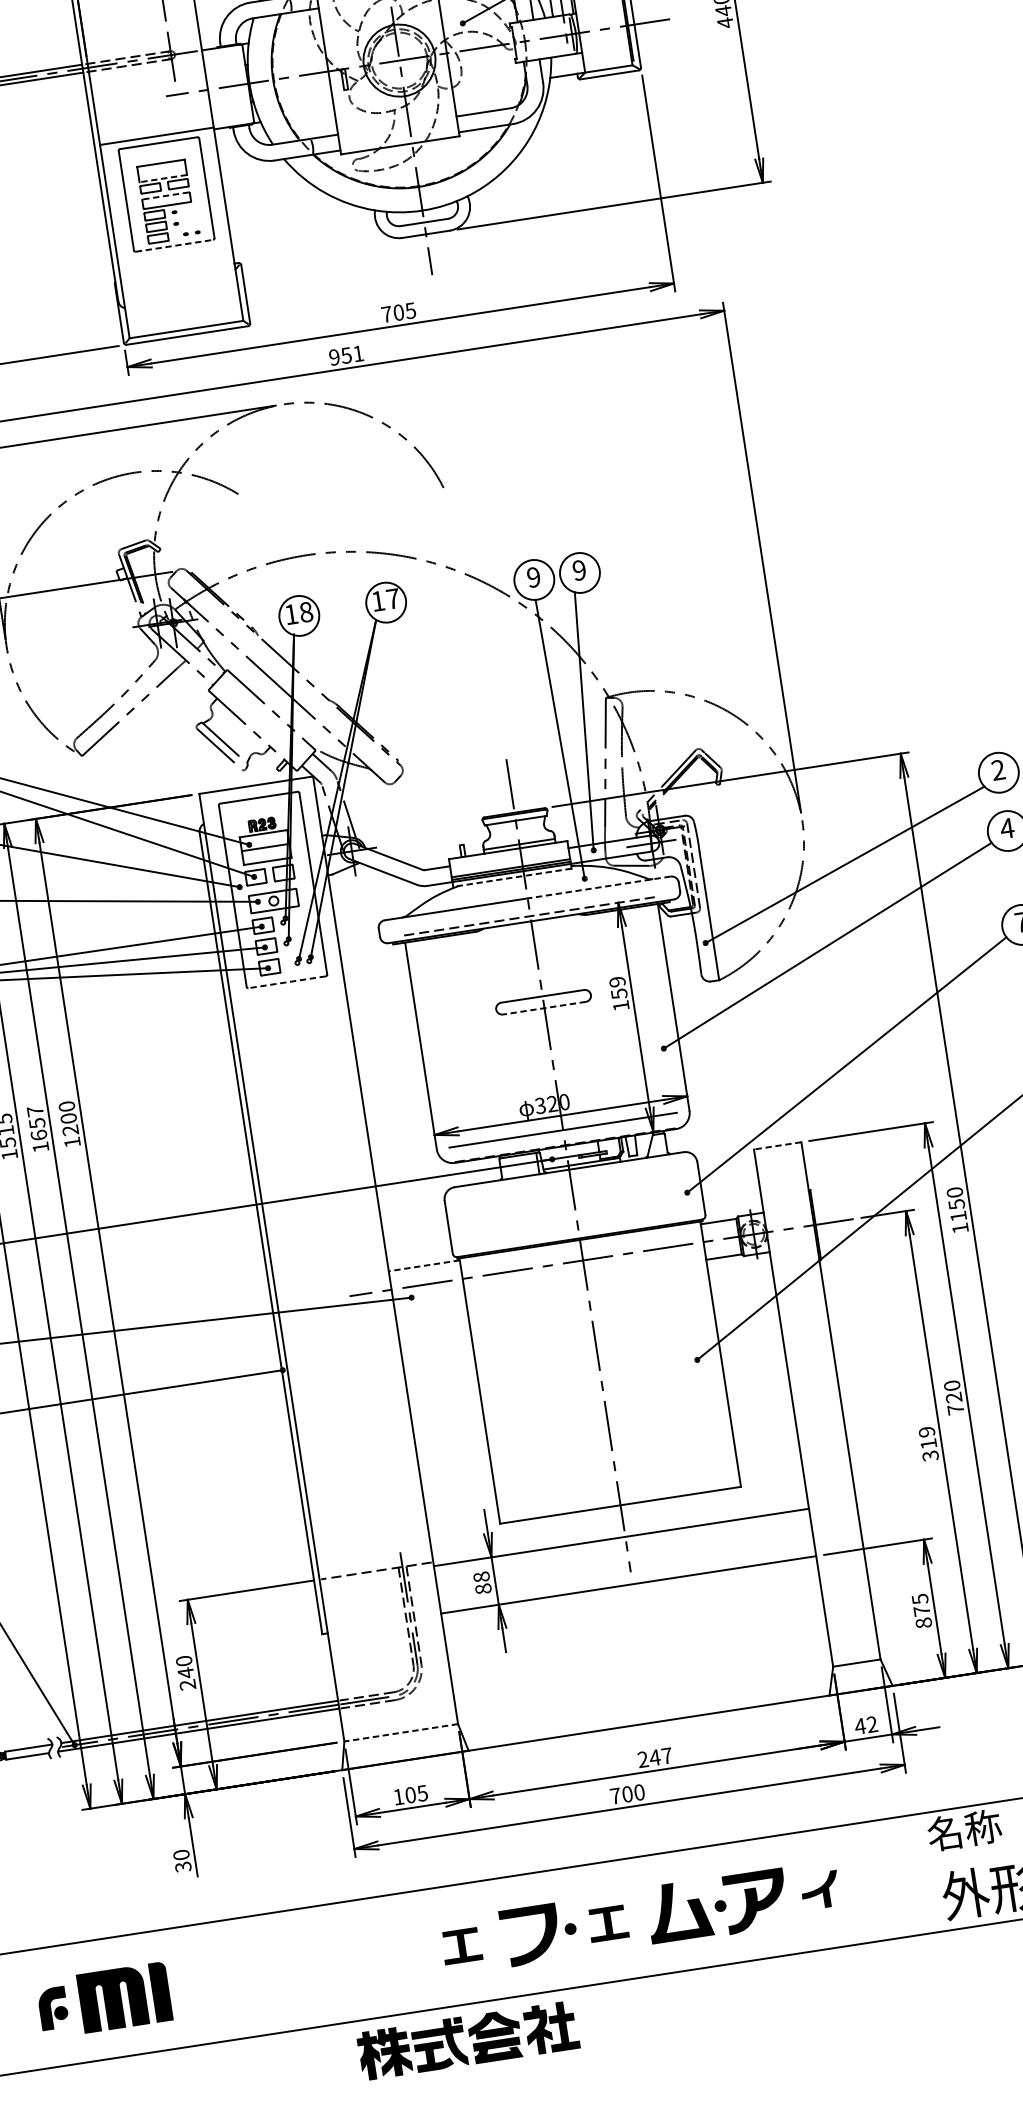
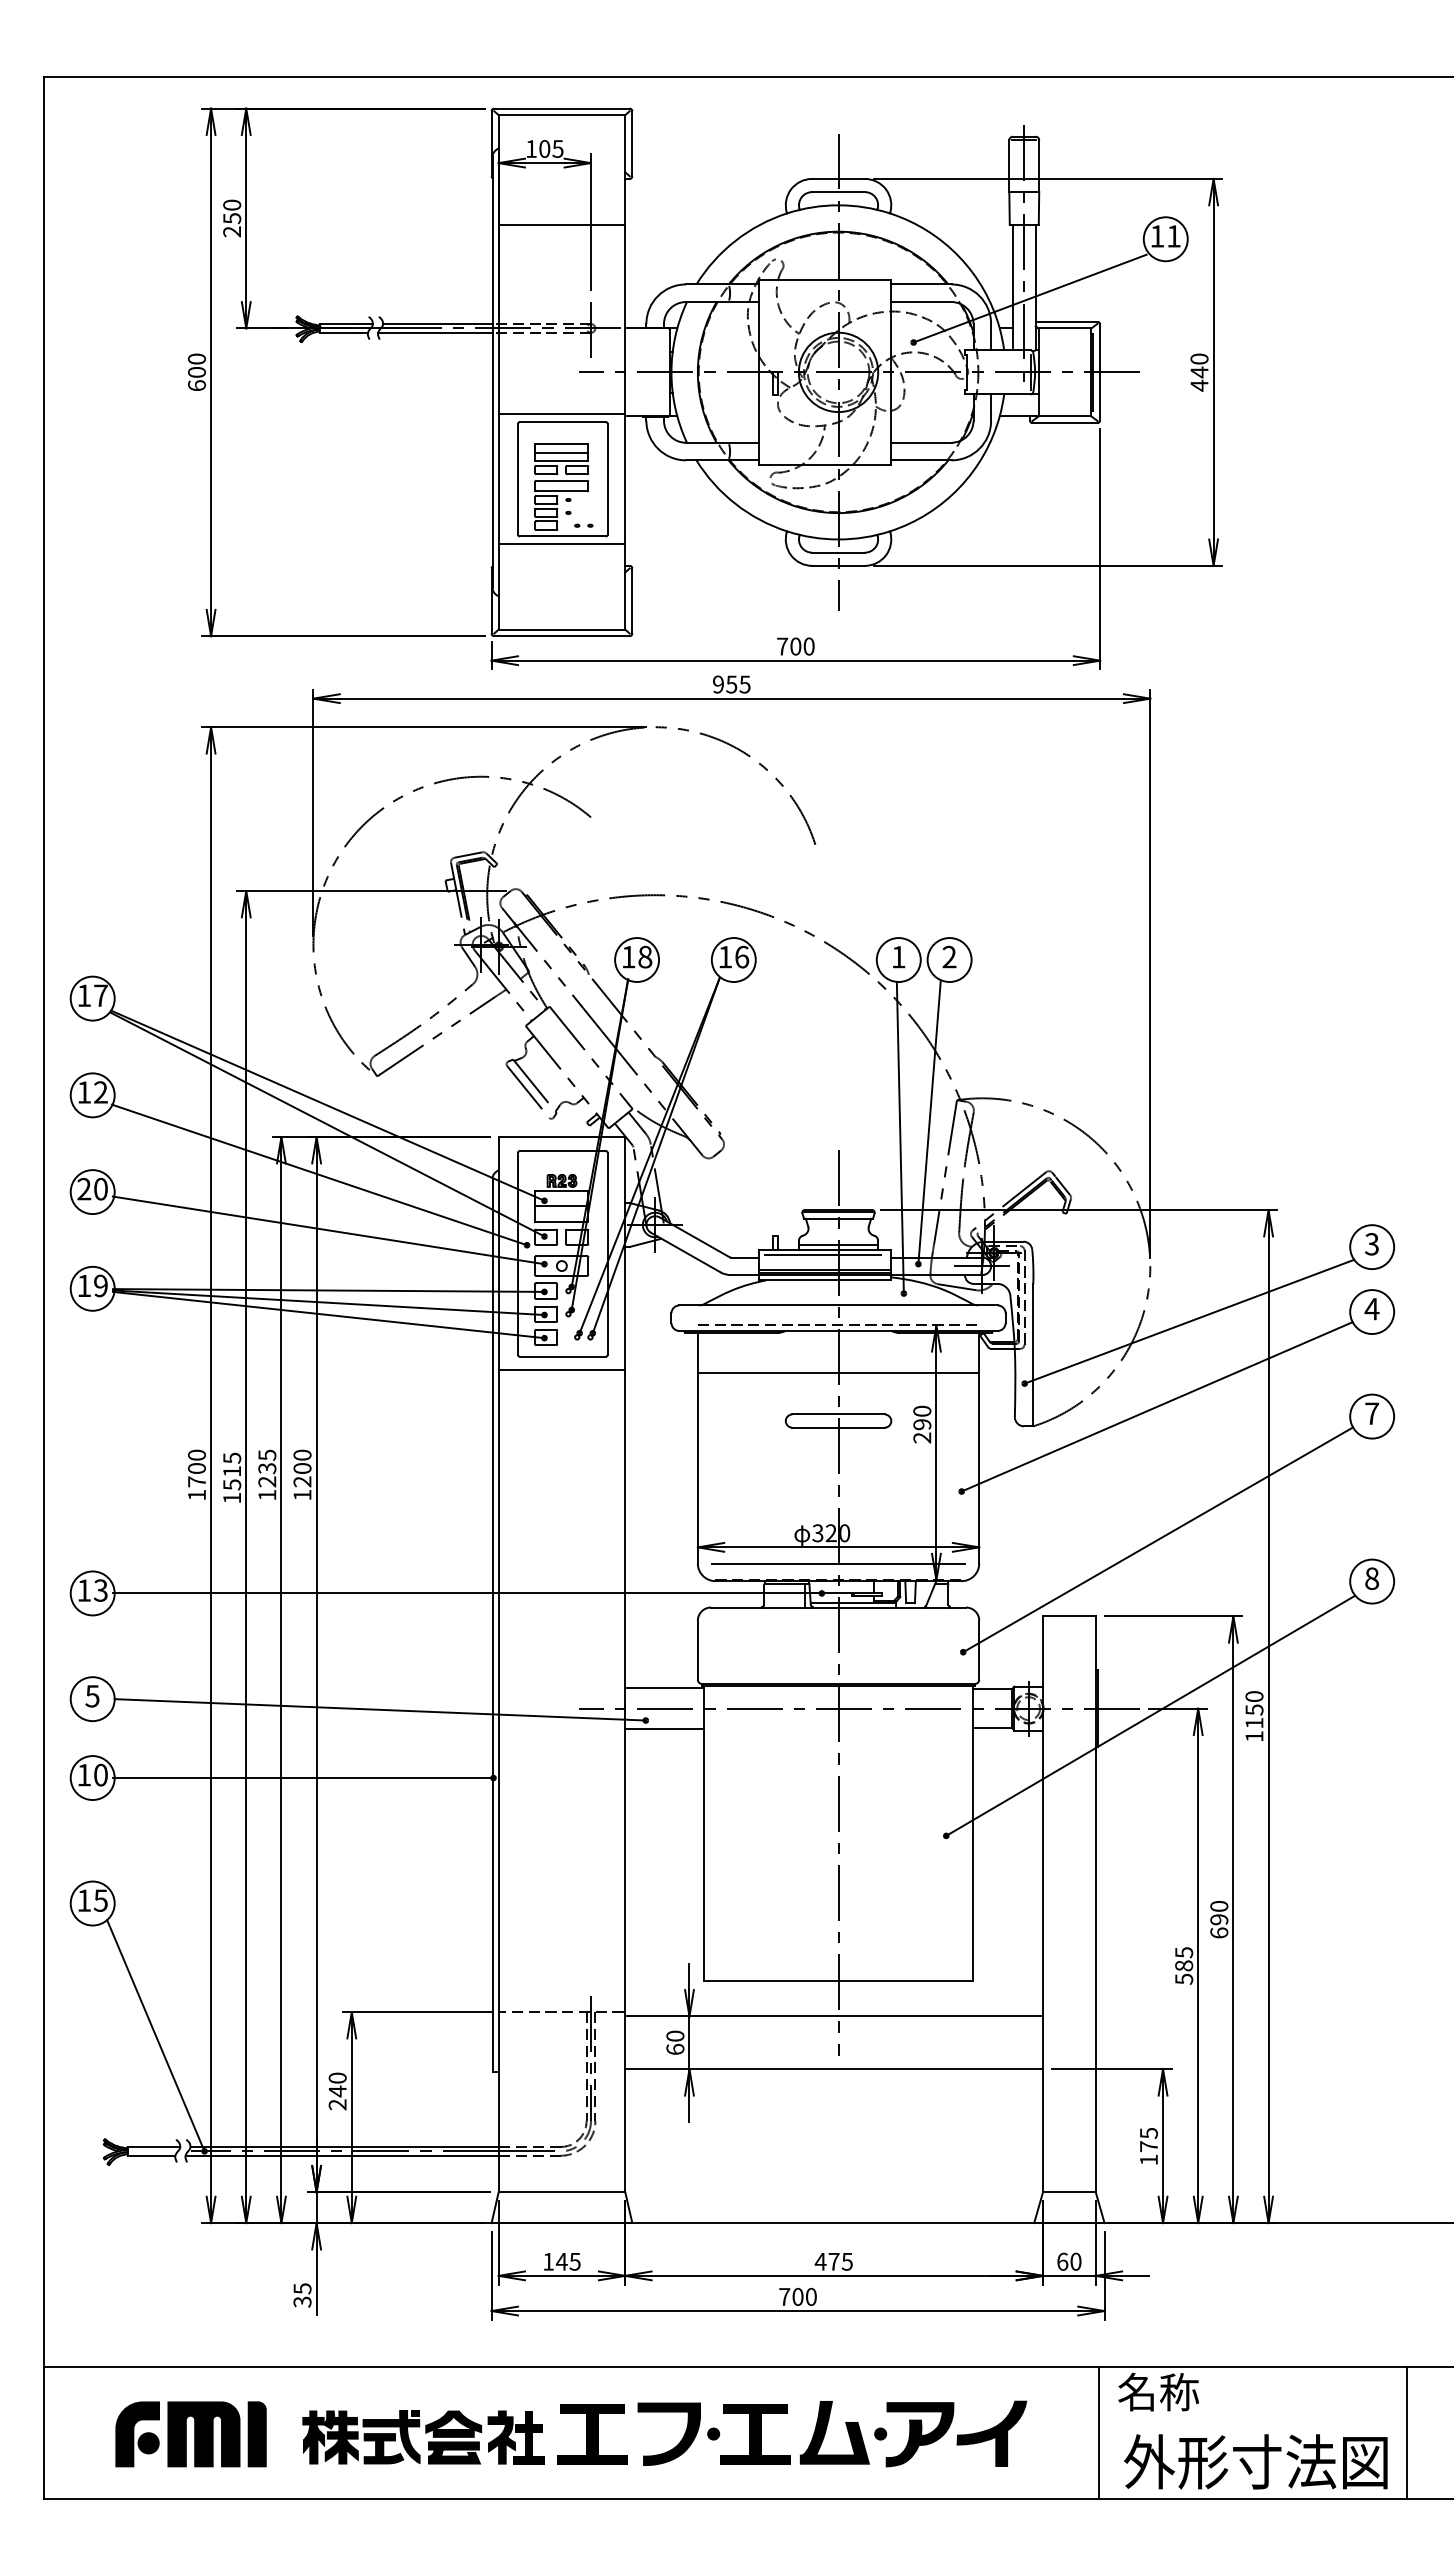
line: (161, 170) -> (561, 452), added
line: (162, 178) -> (561, 461), dashed -> solid
line: (165, 195) -> (561, 480), dashed -> solid
line: (175, 245) -> (563, 536), dashed -> solid
line: (174, 252) -> (561, 543), added
text: (410, 310) -> (808, 646), 705 -> 700
text: (357, 353) -> (744, 684), 951 -> 955
text: (579, 570) -> (949, 957), 9 -> 2
text: (533, 576) -> (898, 956), 9 -> 1
text: (393, 598) -> (742, 956), 17 -> 16
text: (997, 770) -> (1371, 1244), 2 -> 3
line: (506, 854) -> (822, 1254), added
line: (512, 877) -> (825, 1280), dashed -> solid
line: (599, 887) -> (918, 1305), dashed -> solid
line: (536, 958) -> (838, 1372), added
line: (286, 982) -> (562, 1356), dashed -> solid
text: (619, 993) -> (922, 1424), 159 -> 290
line: (287, 994) -> (561, 1370), added
line: (544, 1008) -> (838, 1427), dashed -> solid
text: (37, 1123) -> (267, 1468), 1657 -> 1235
line: (776, 1146) -> (1068, 1616), dashed -> solid
line: (423, 1265) -> (664, 1687), dashed -> solid
line: (429, 1303) -> (664, 1729), added
text: (955, 1403) -> (1219, 1926), 720 -> 690
text: (929, 1443) -> (1184, 1965), 319 -> 585
text: (482, 1582) -> (675, 2042), 88 -> 60
text: (923, 1622) -> (1148, 2159), 875 -> 175
text: (865, 1725) -> (1068, 2261), 42 -> 60
line: (400, 1733) -> (561, 2192), dashed -> solid
text: (654, 1757) -> (833, 2261), 247 -> 475
text: (410, 1794) -> (561, 2261), 105 -> 145
text: (181, 1854) -> (302, 2288), 30 -> 35
line: (915, 1874) -> (1098, 2432), added
part: (820, 1890) -> (991, 2433), size x1.67
part: (608, 1923) -> (755, 2434), size x1.67
part: (461, 1946) -> (592, 2434), size x1.67
part: (53, 2008) -> (137, 2434), size x1.43
part: (468, 2040) -> (423, 2437), moved

